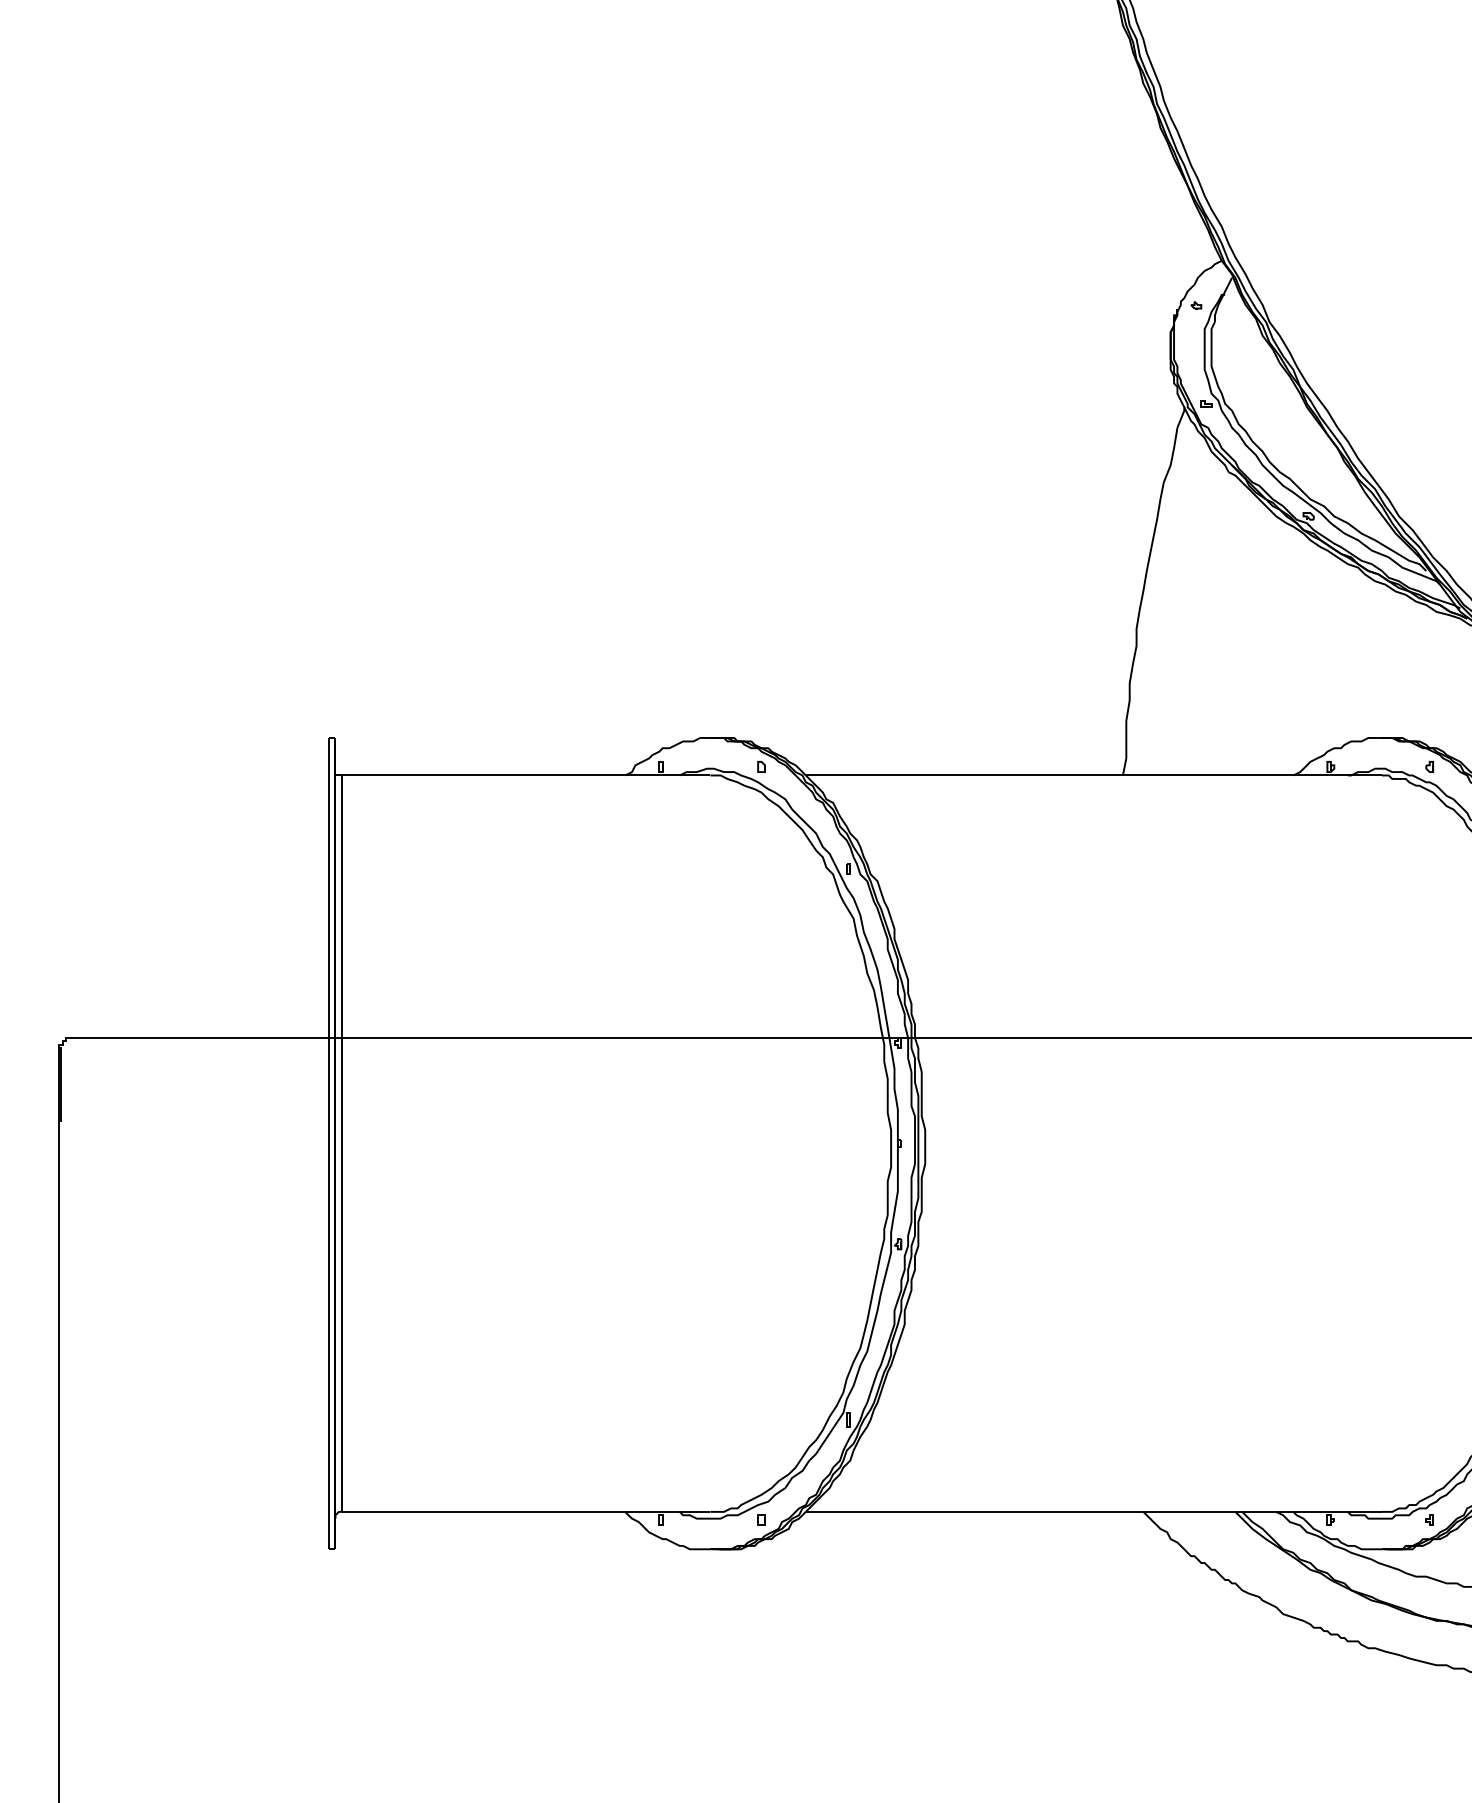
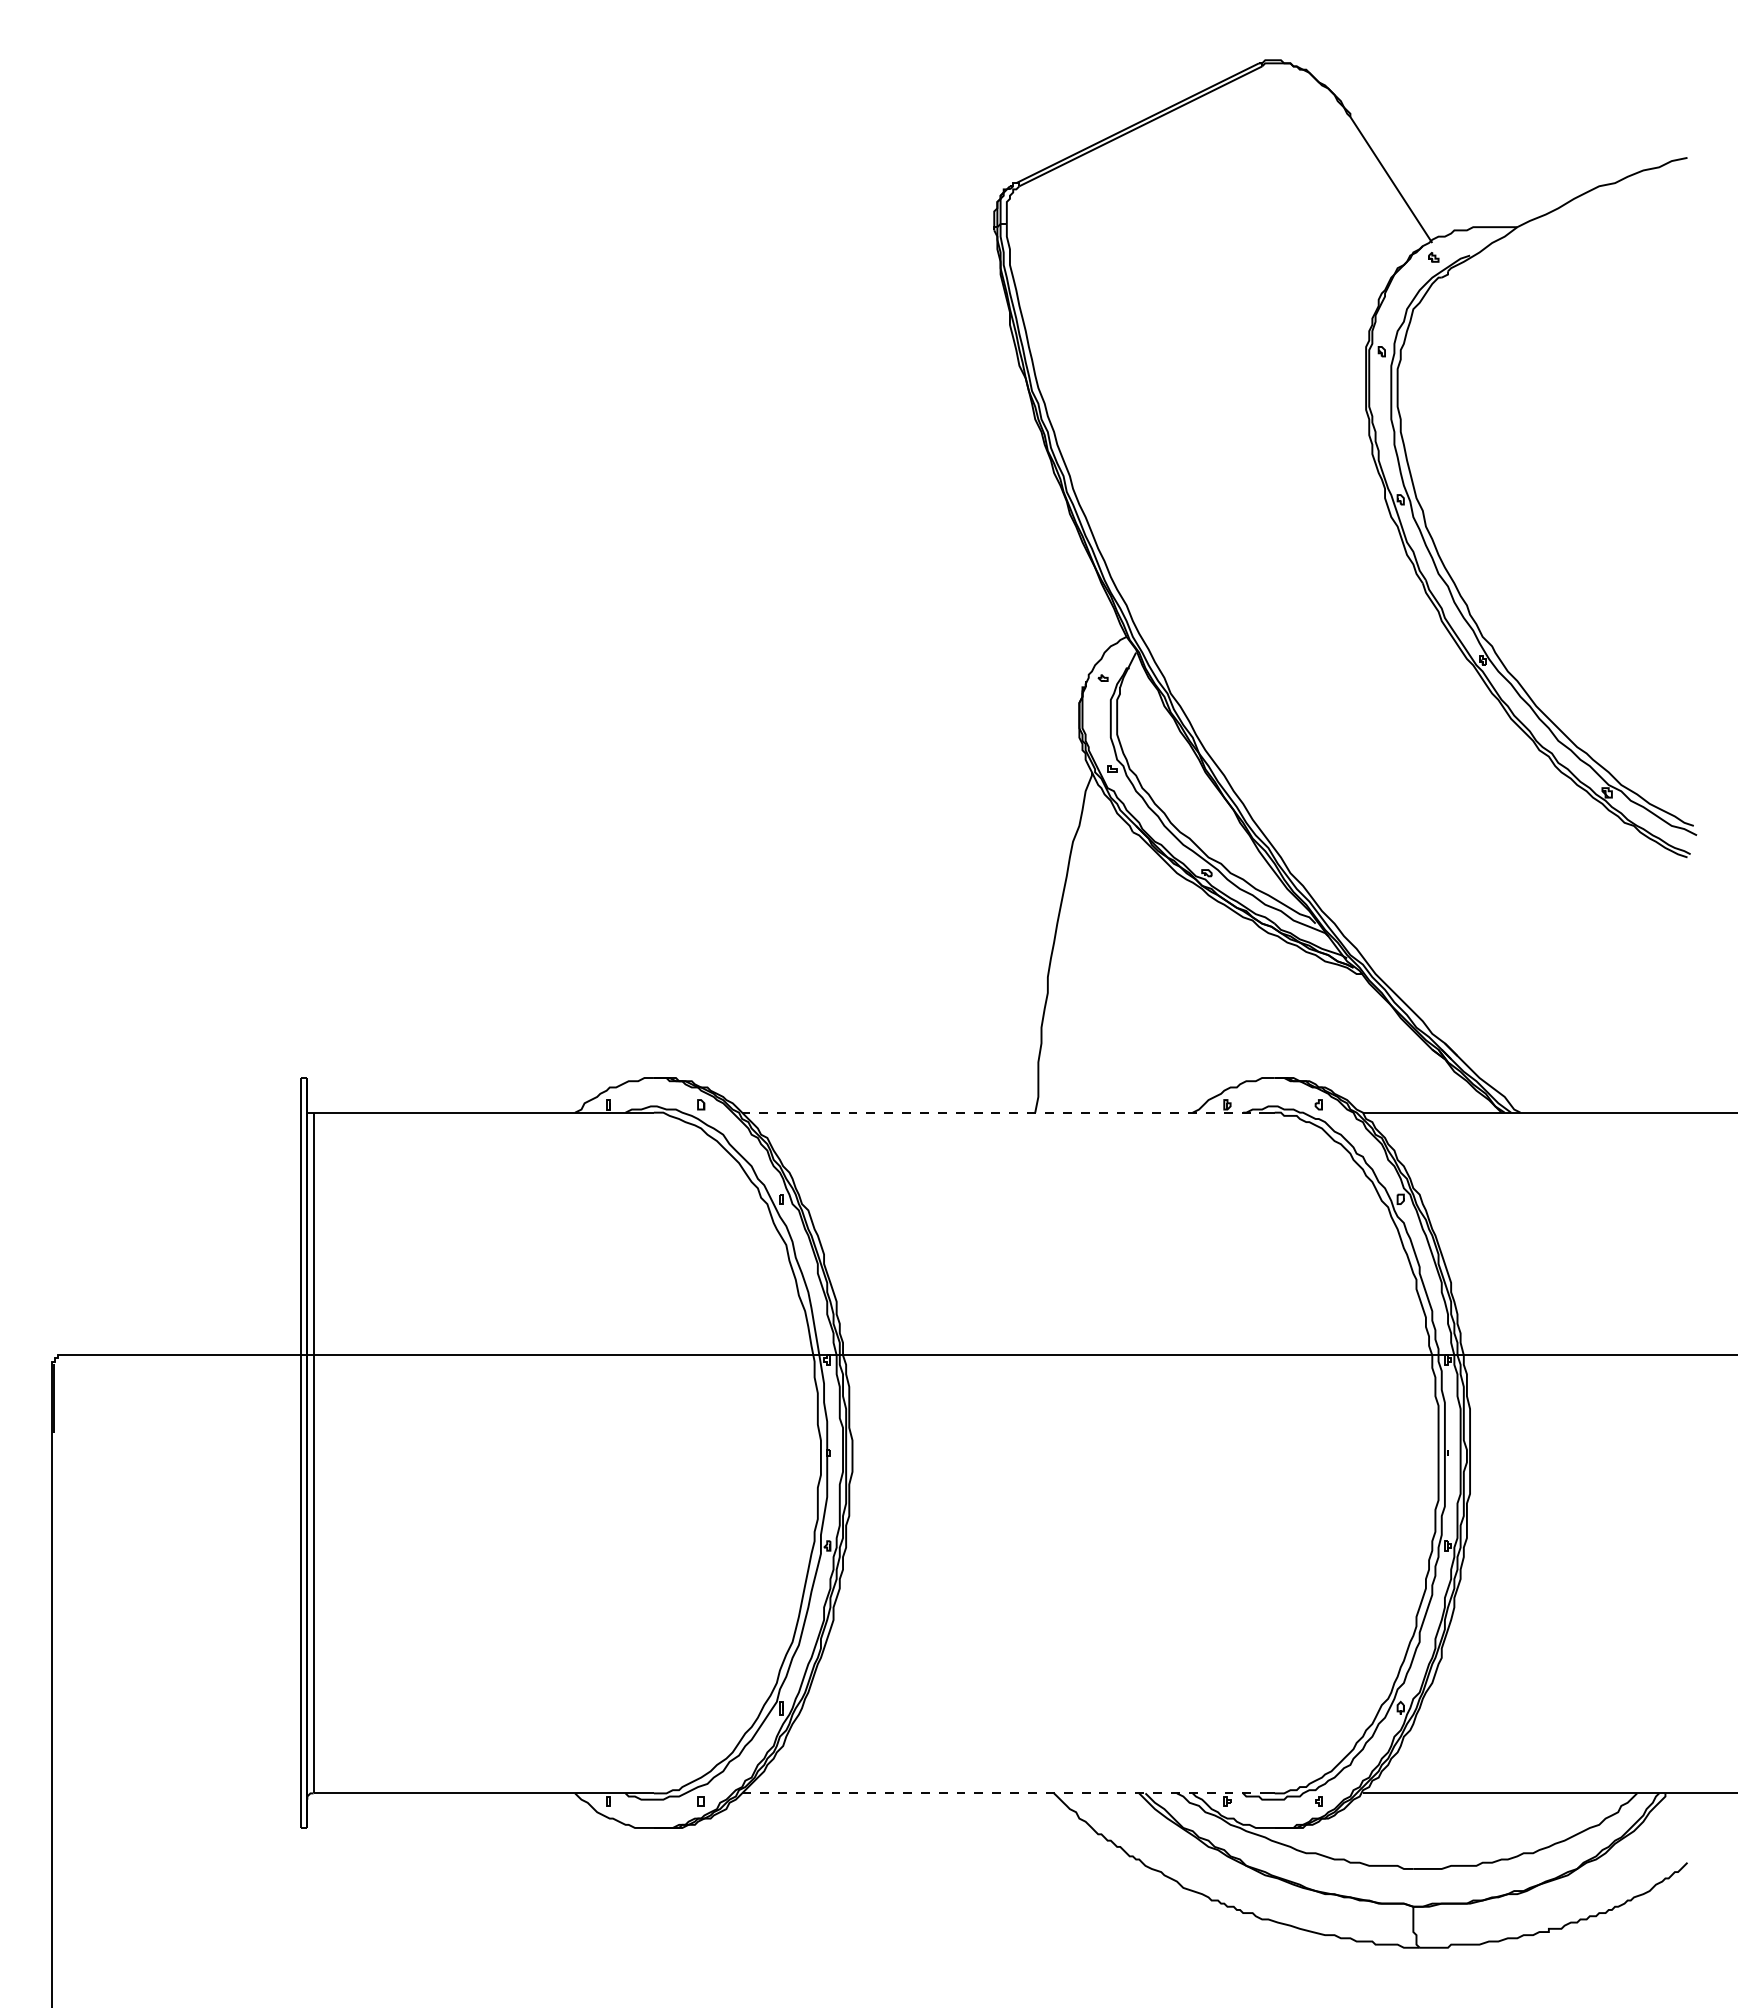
line: (1089, 775) -> (1004, 1112), solid -> dashed
line: (1090, 1512) -> (1005, 1793), solid -> dashed

